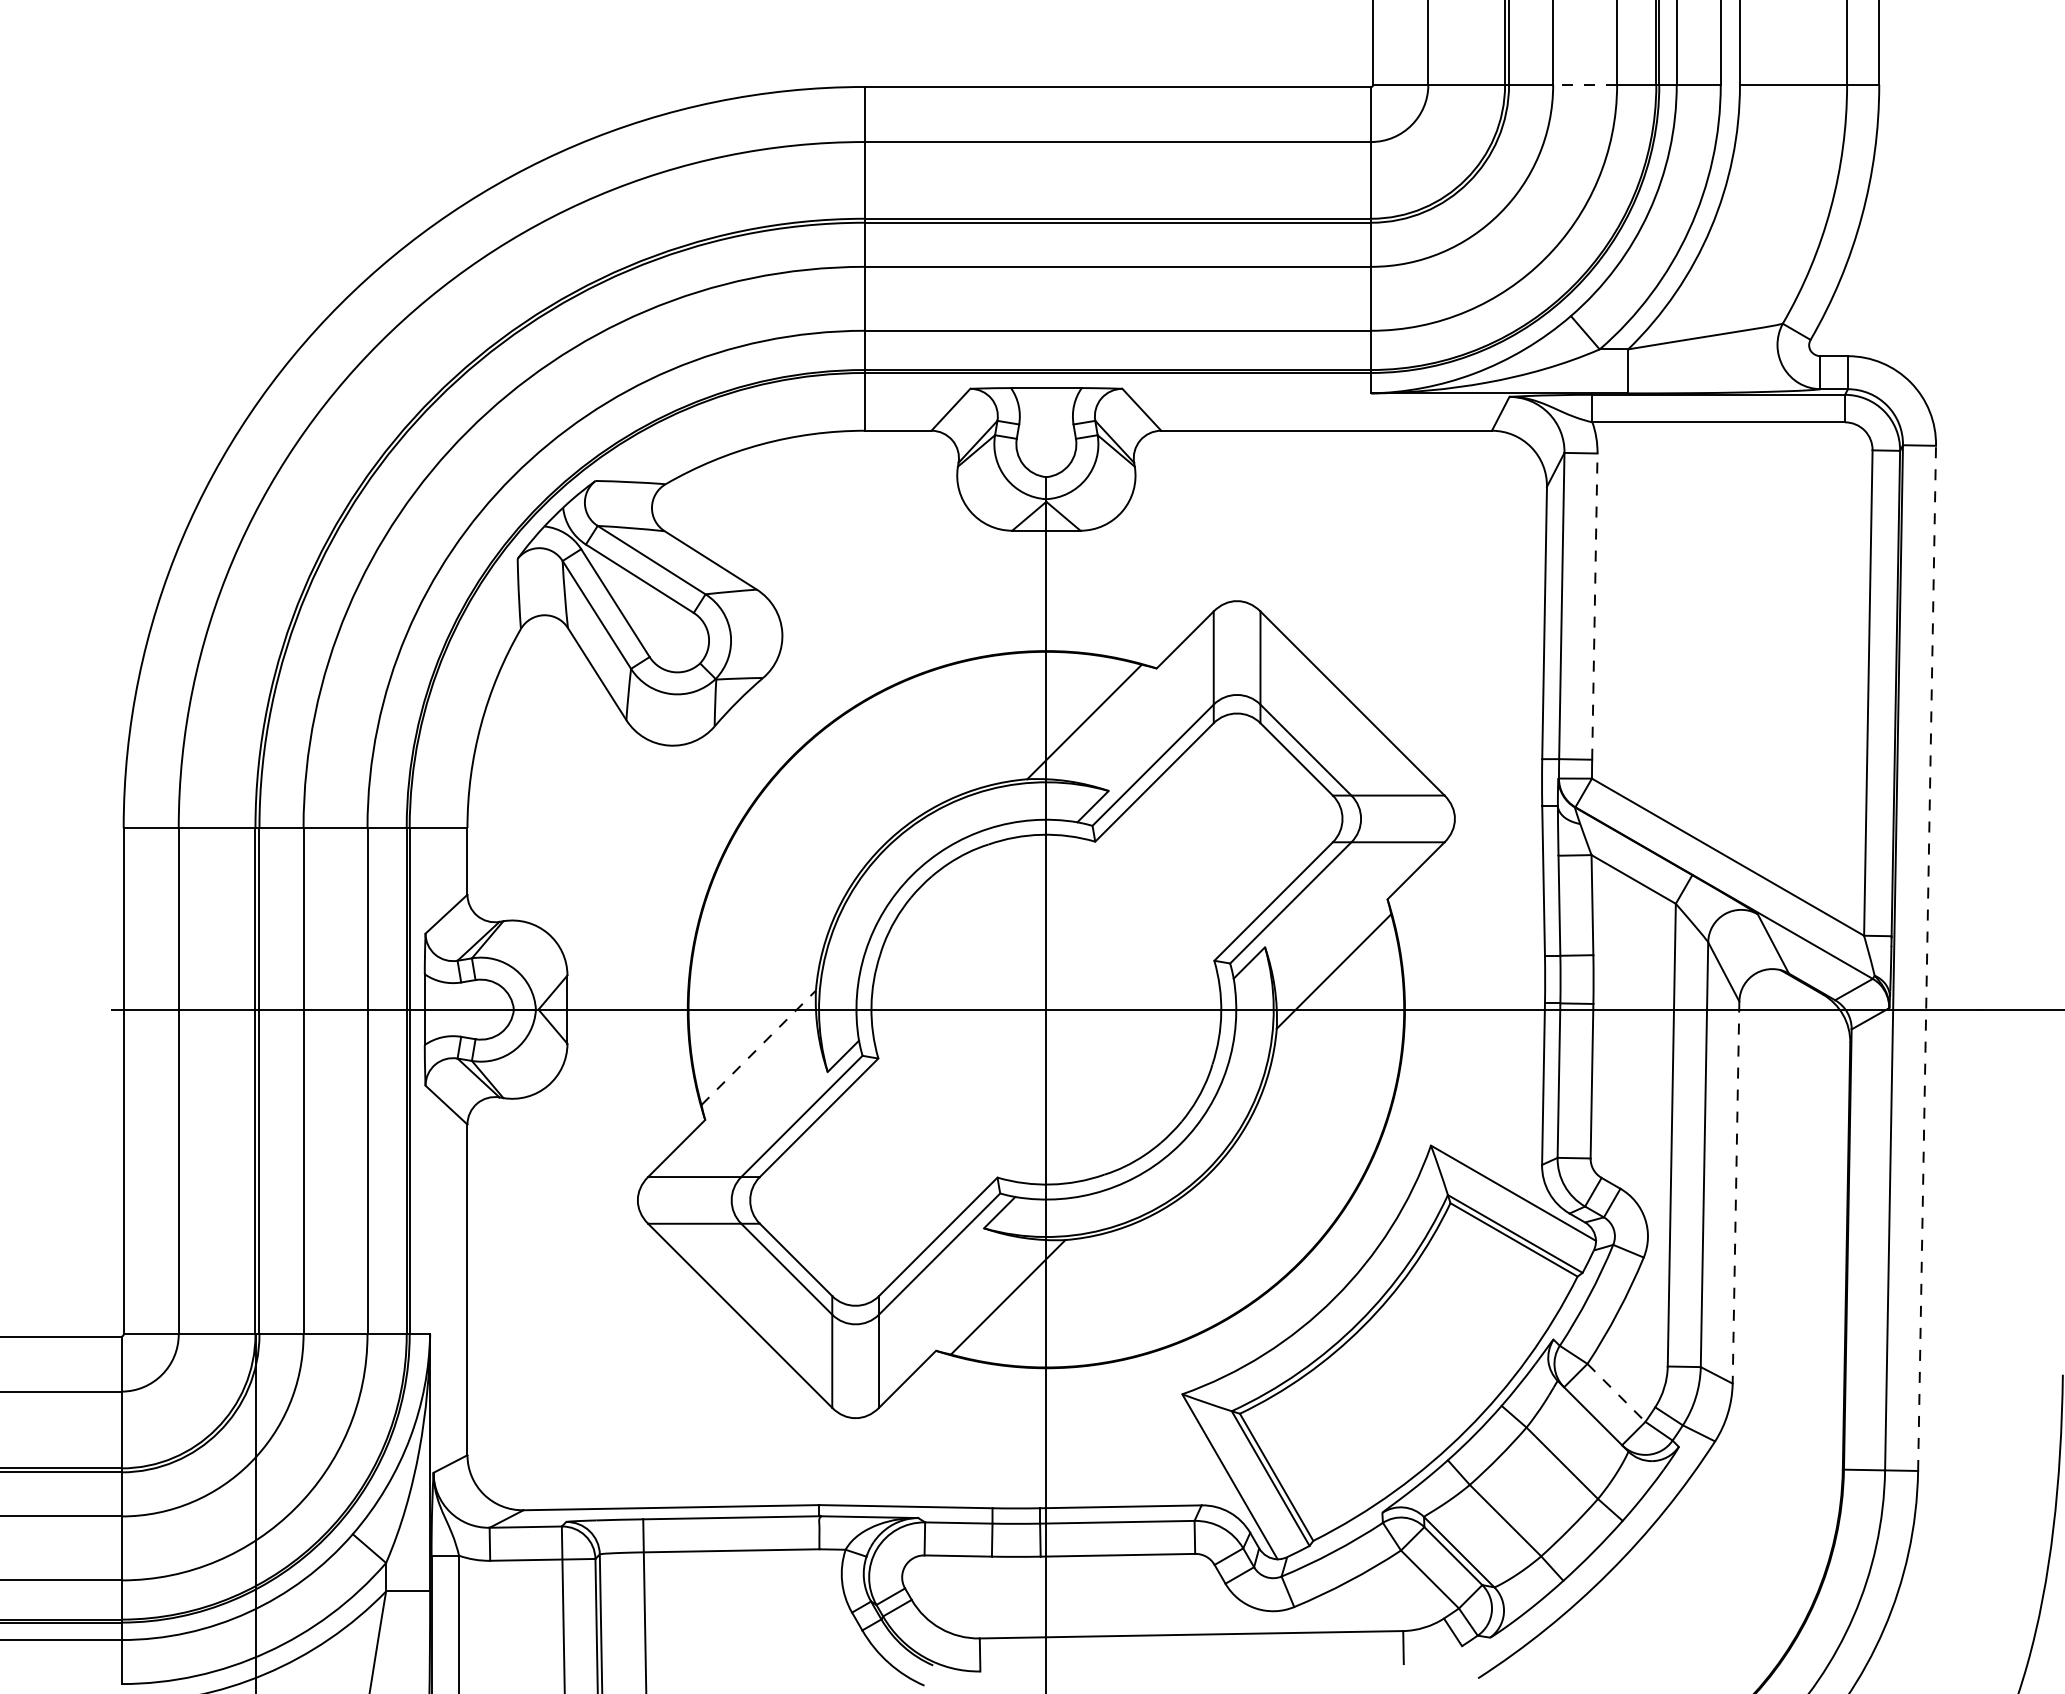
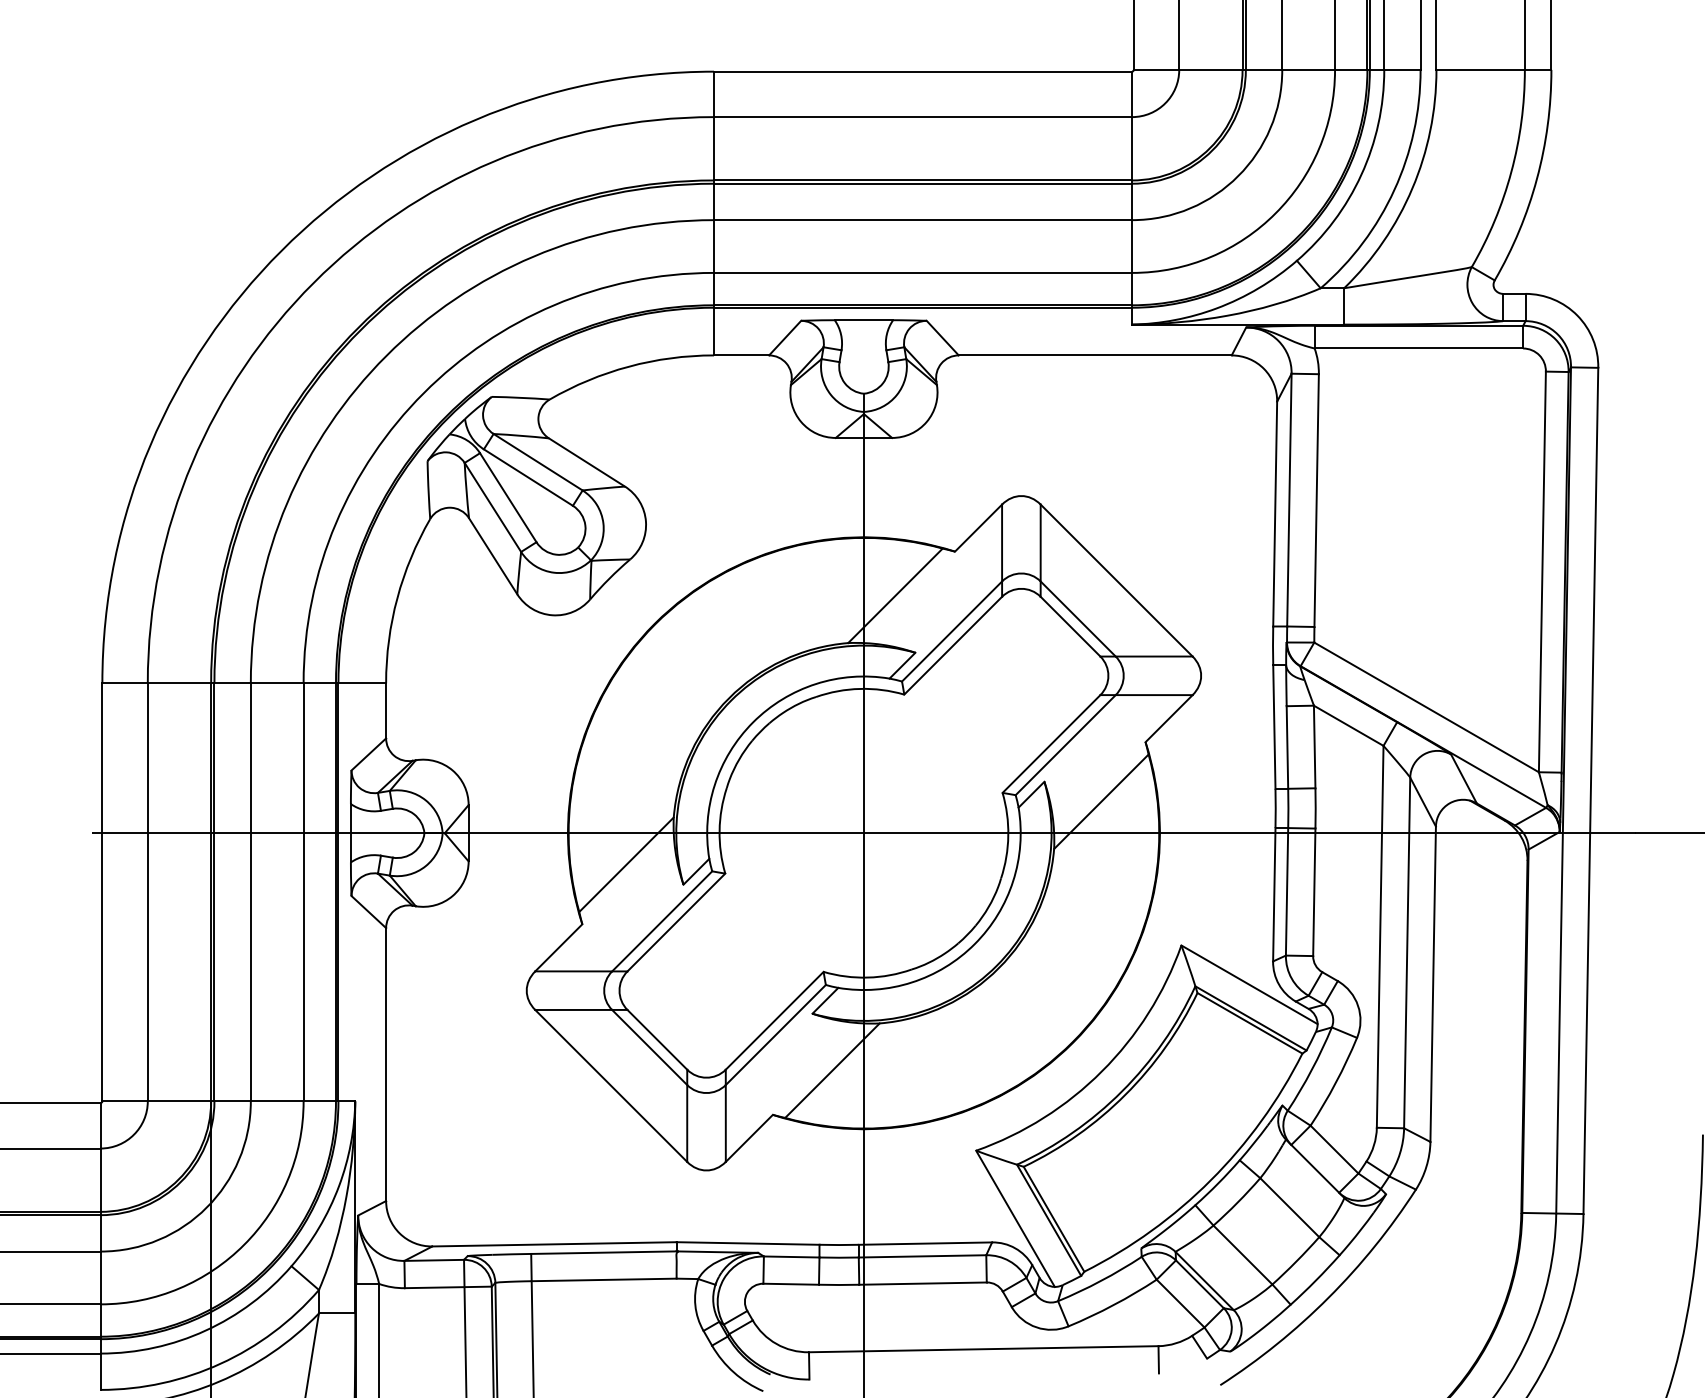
line: (1585, 84) -> (1308, 69), dashed -> solid
line: (1594, 606) -> (1316, 500), dashed -> solid
line: (1927, 958) -> (1591, 791), dashed -> solid
line: (758, 1047) -> (626, 864), dashed -> solid
line: (1736, 1193) -> (1433, 985), dashed -> solid
line: (1616, 1392) -> (1334, 1149), dashed -> solid

